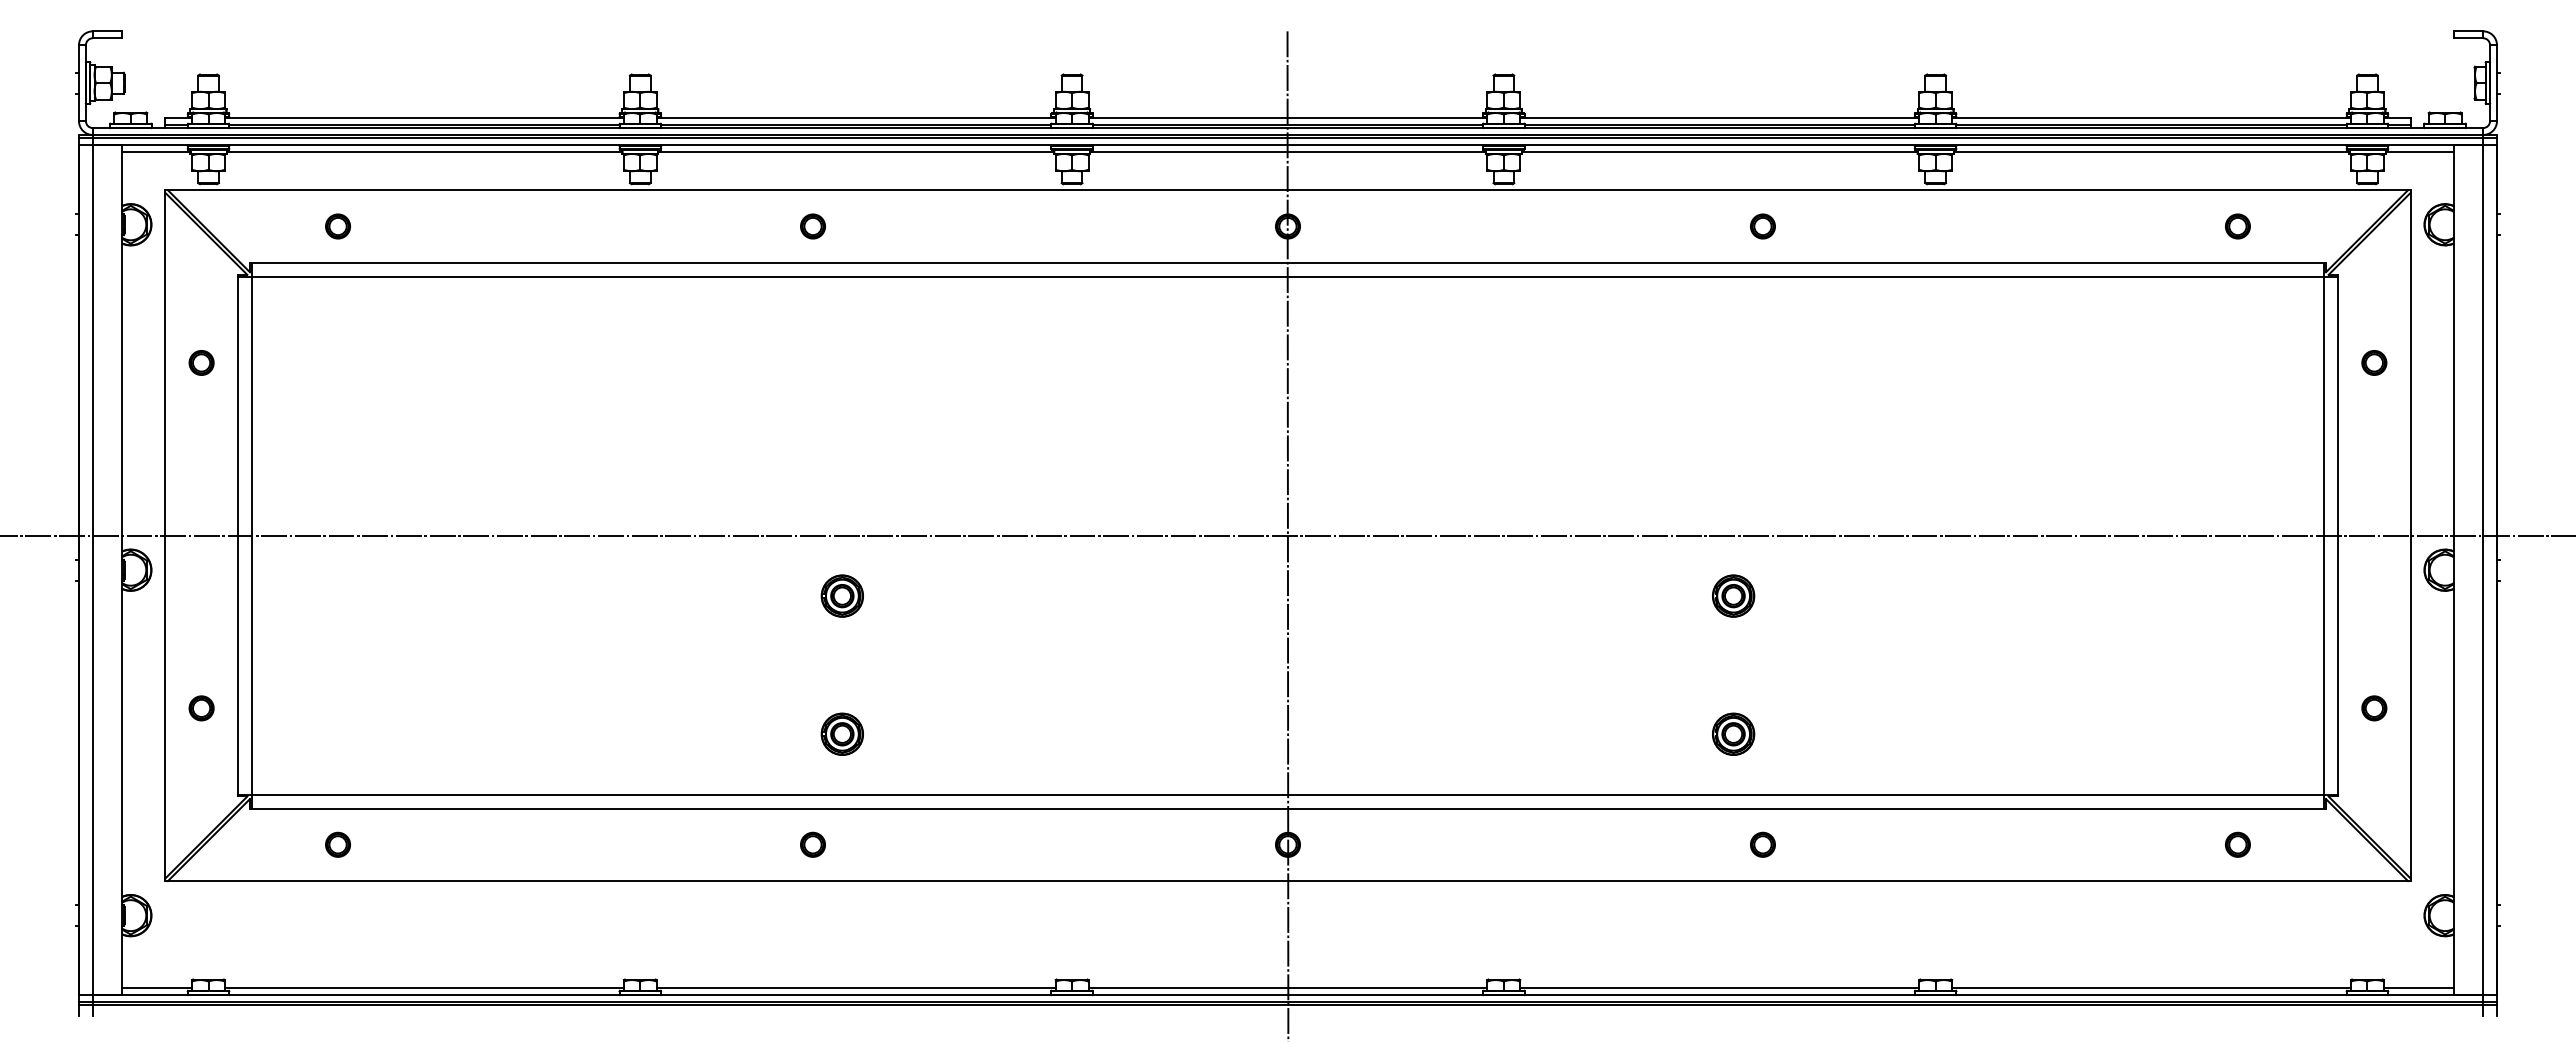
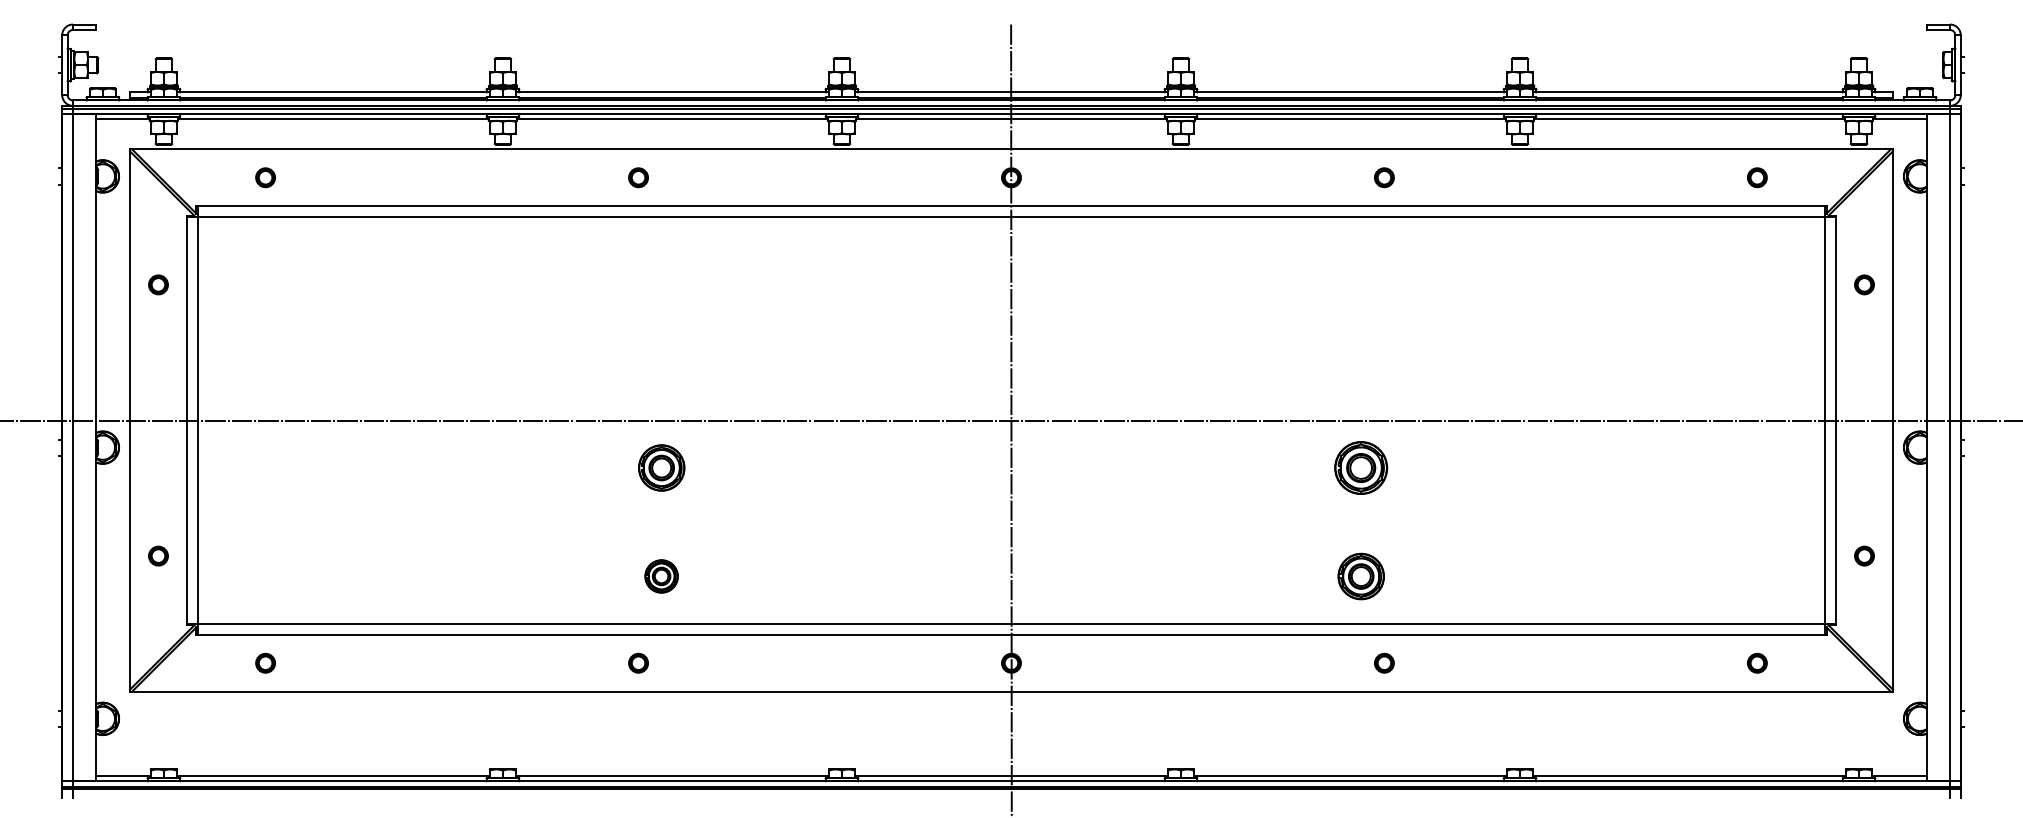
part: (841, 595) -> (660, 467), size x1.4
part: (1733, 595) -> (1361, 467), size x1.6
part: (1733, 733) -> (1361, 575), size x1.4

